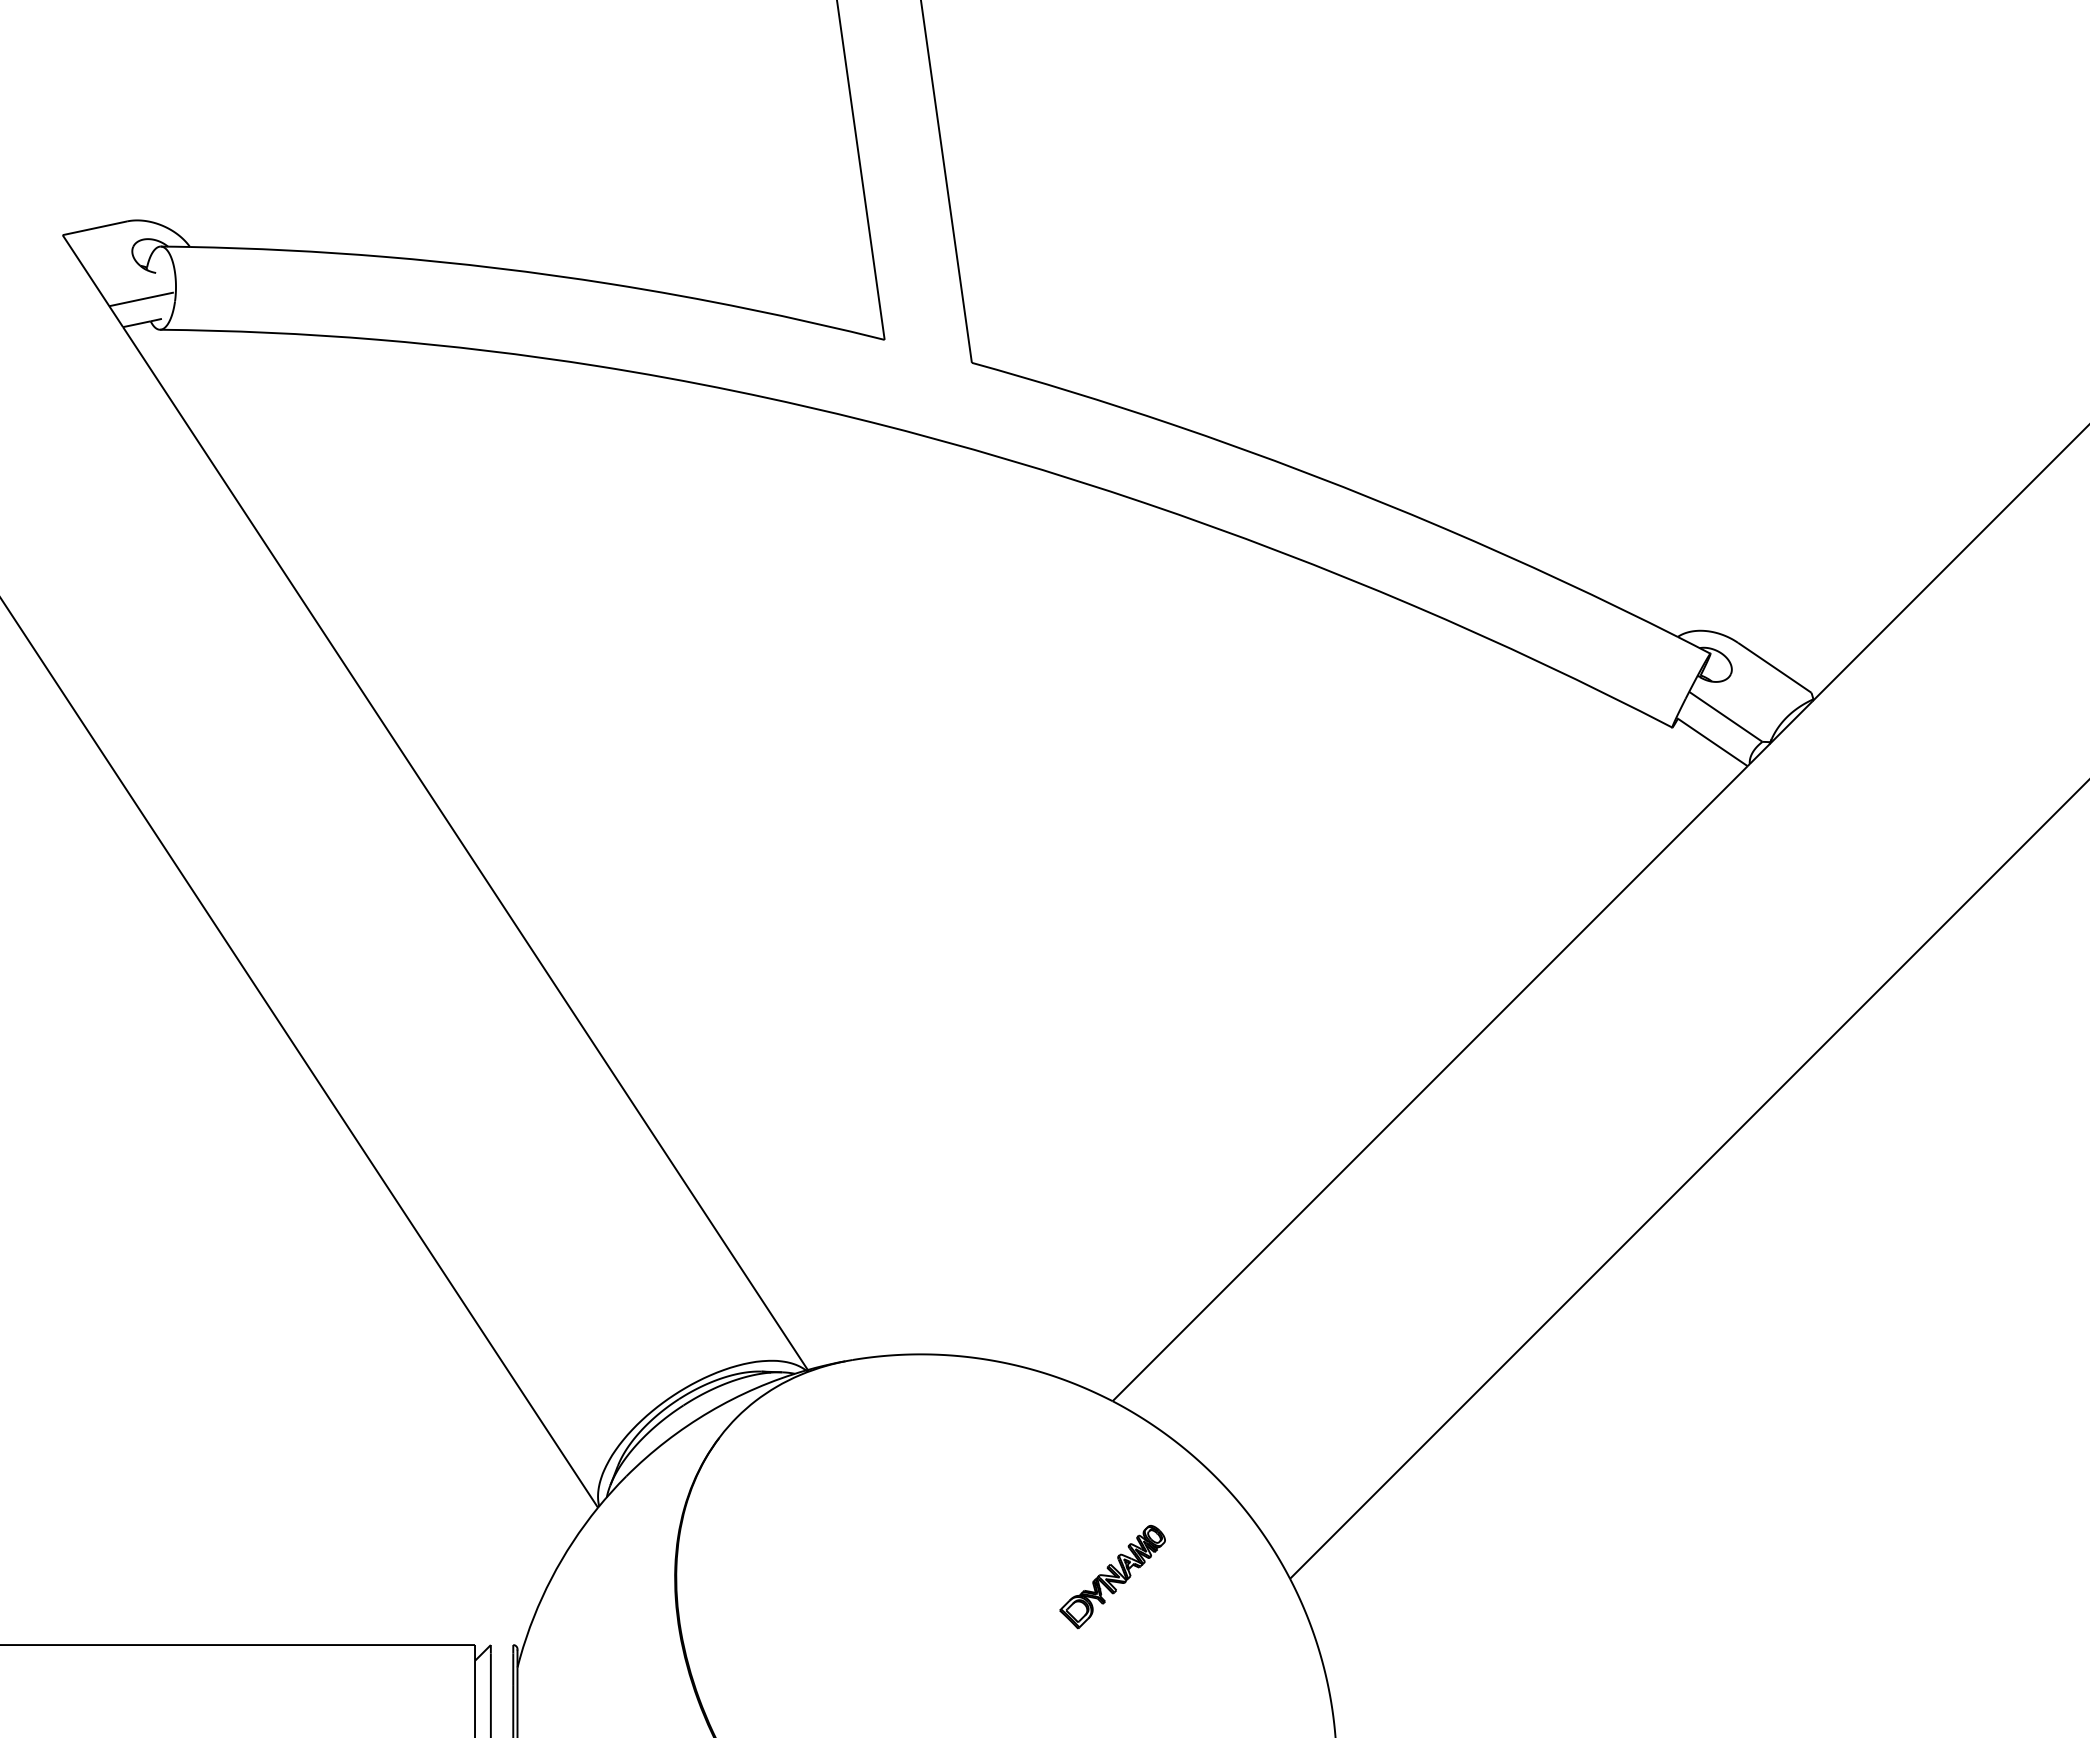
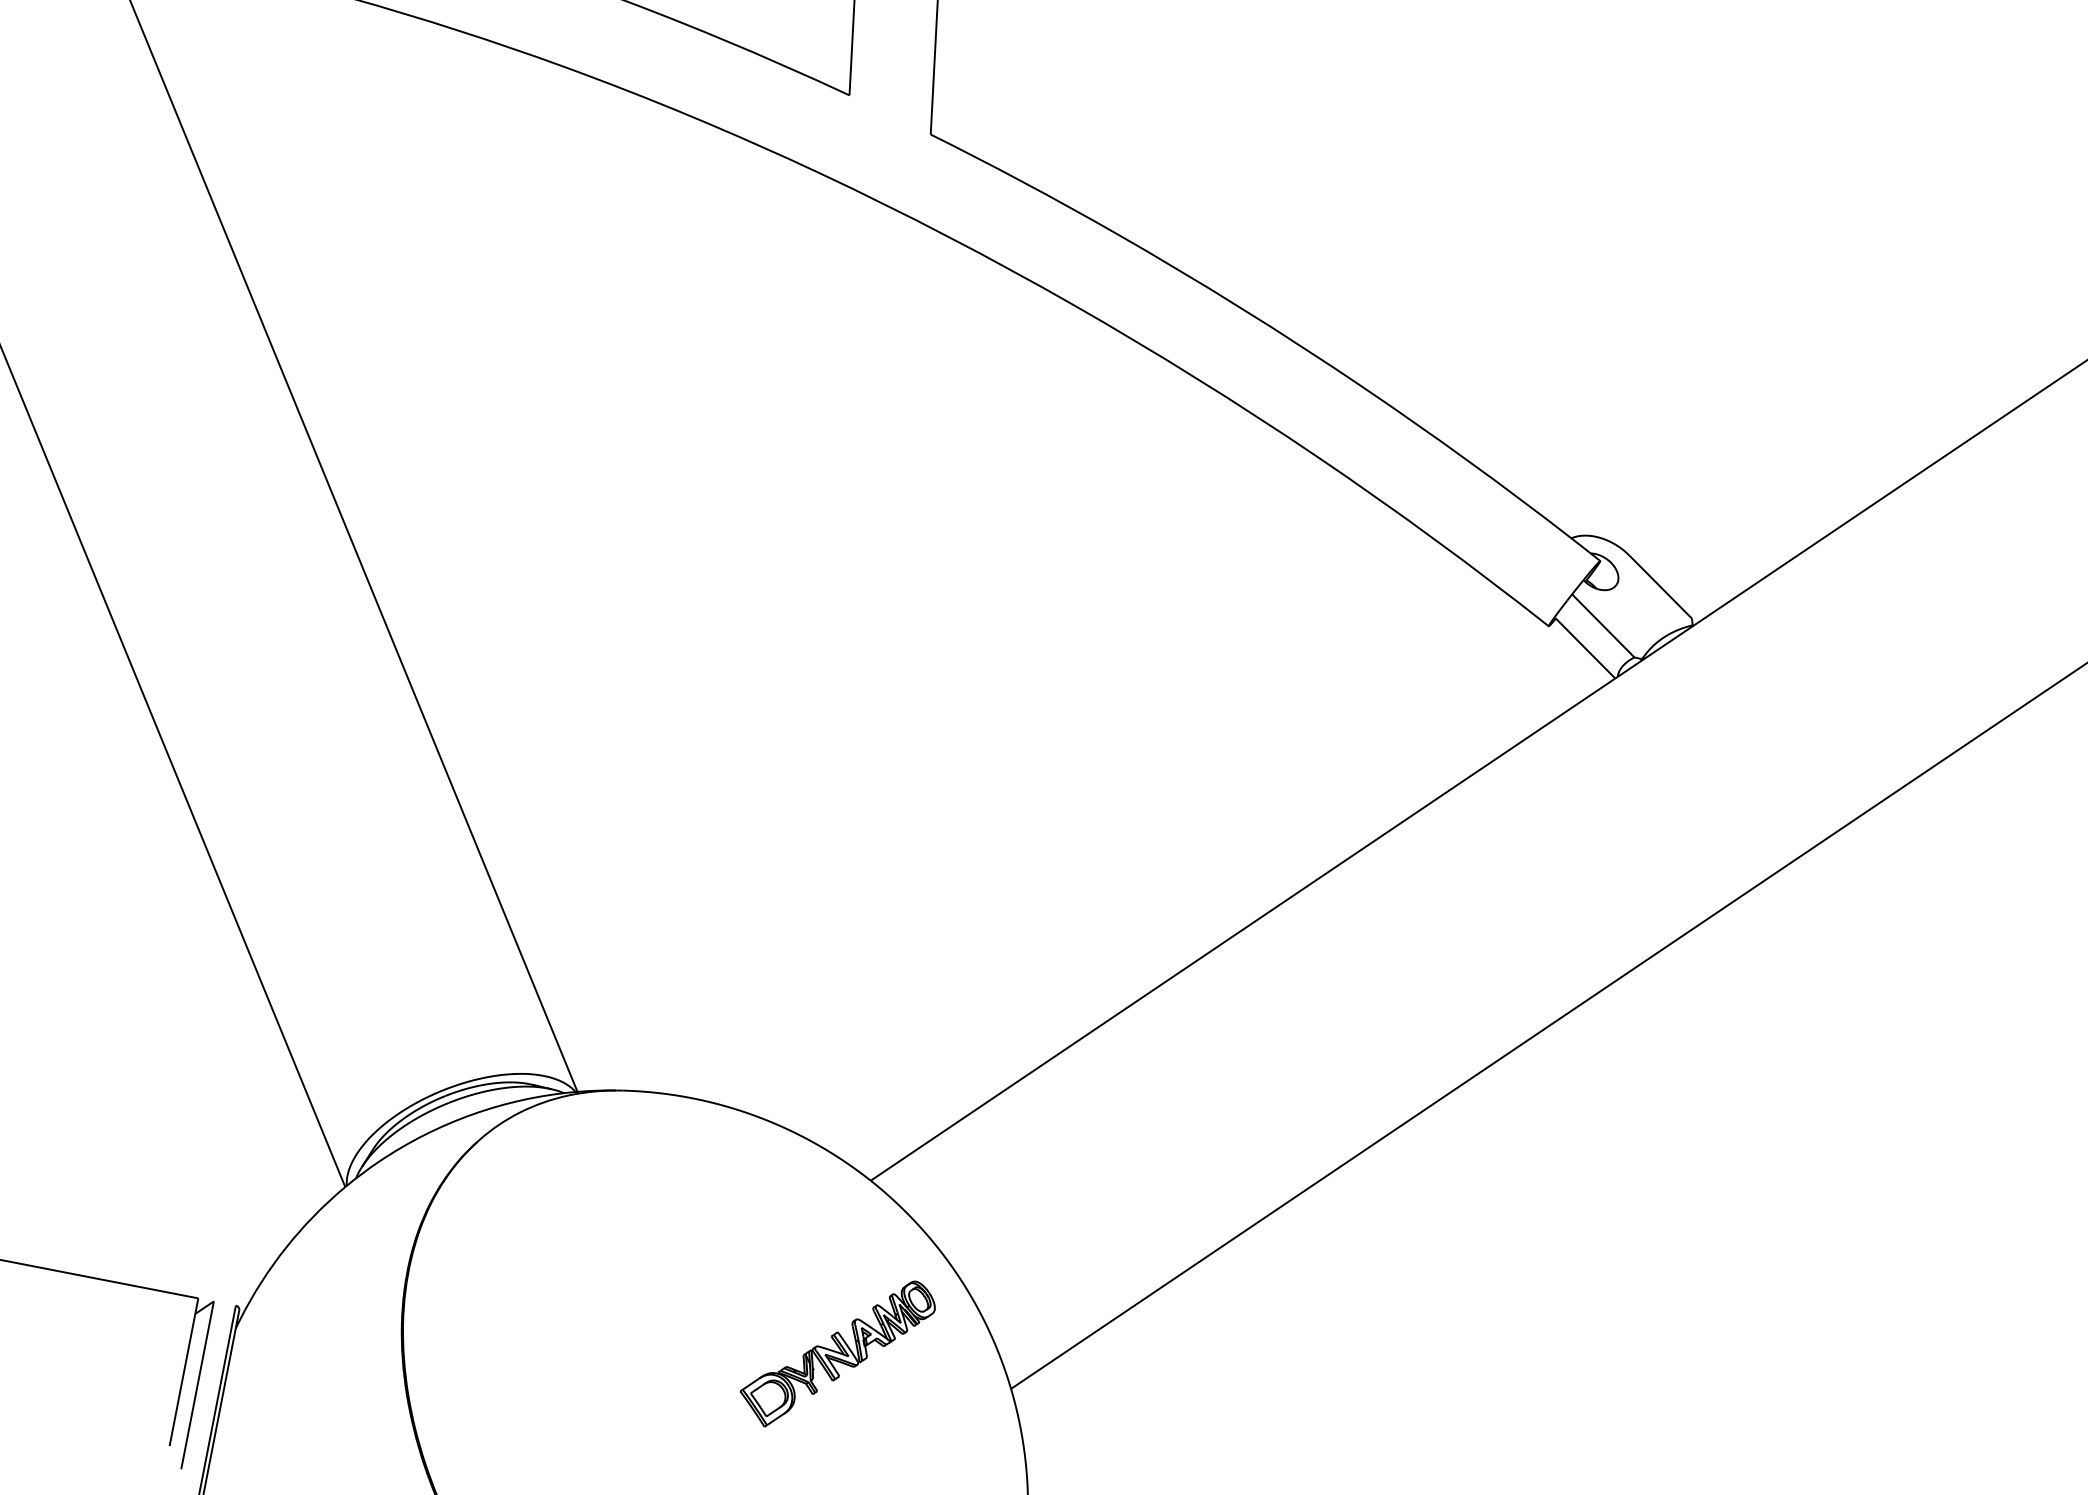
part: (1112, 1576) -> (837, 1352), size x1.67

